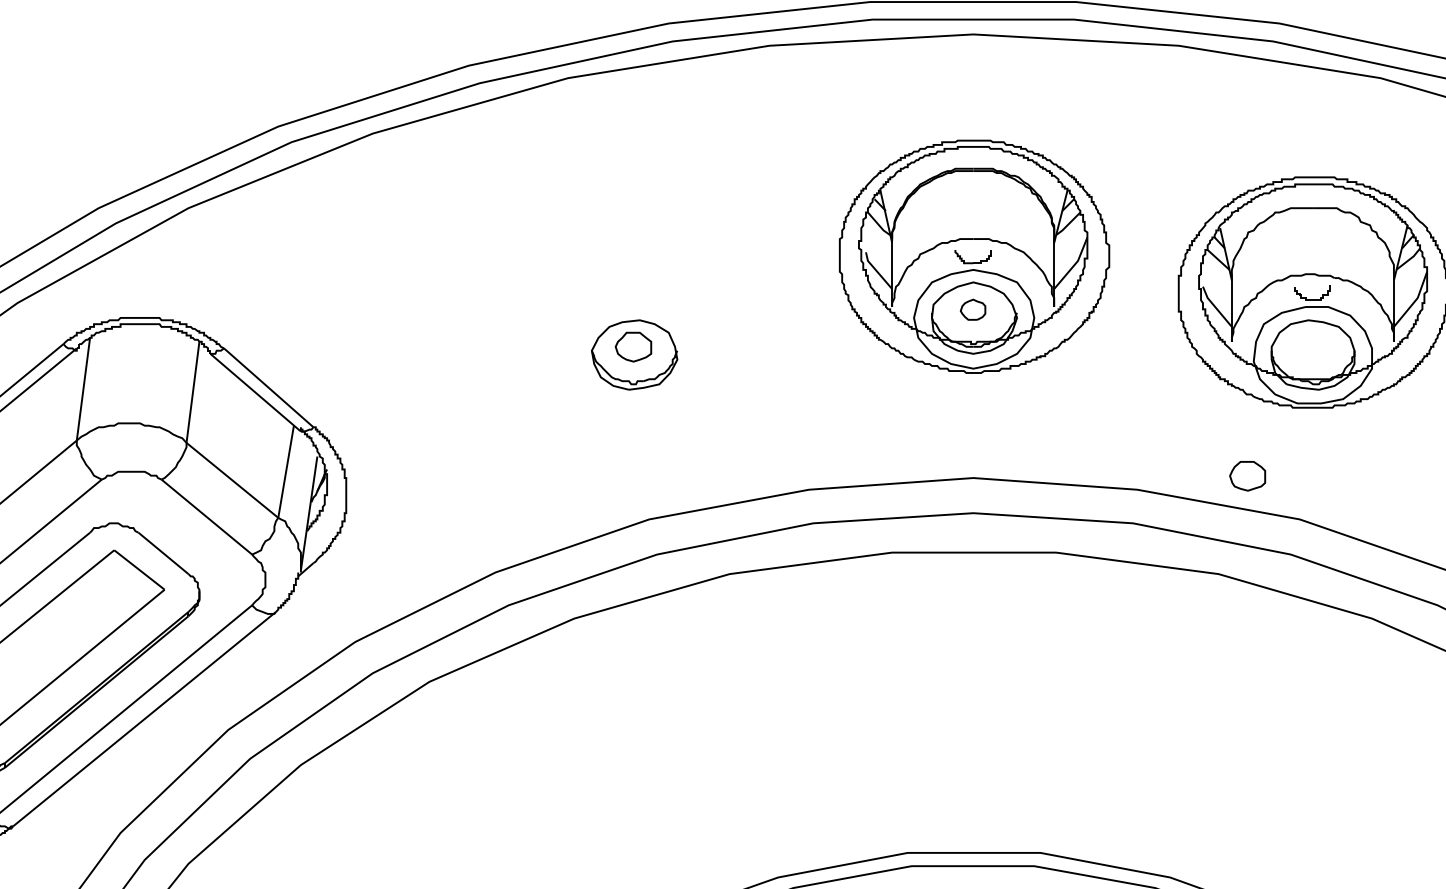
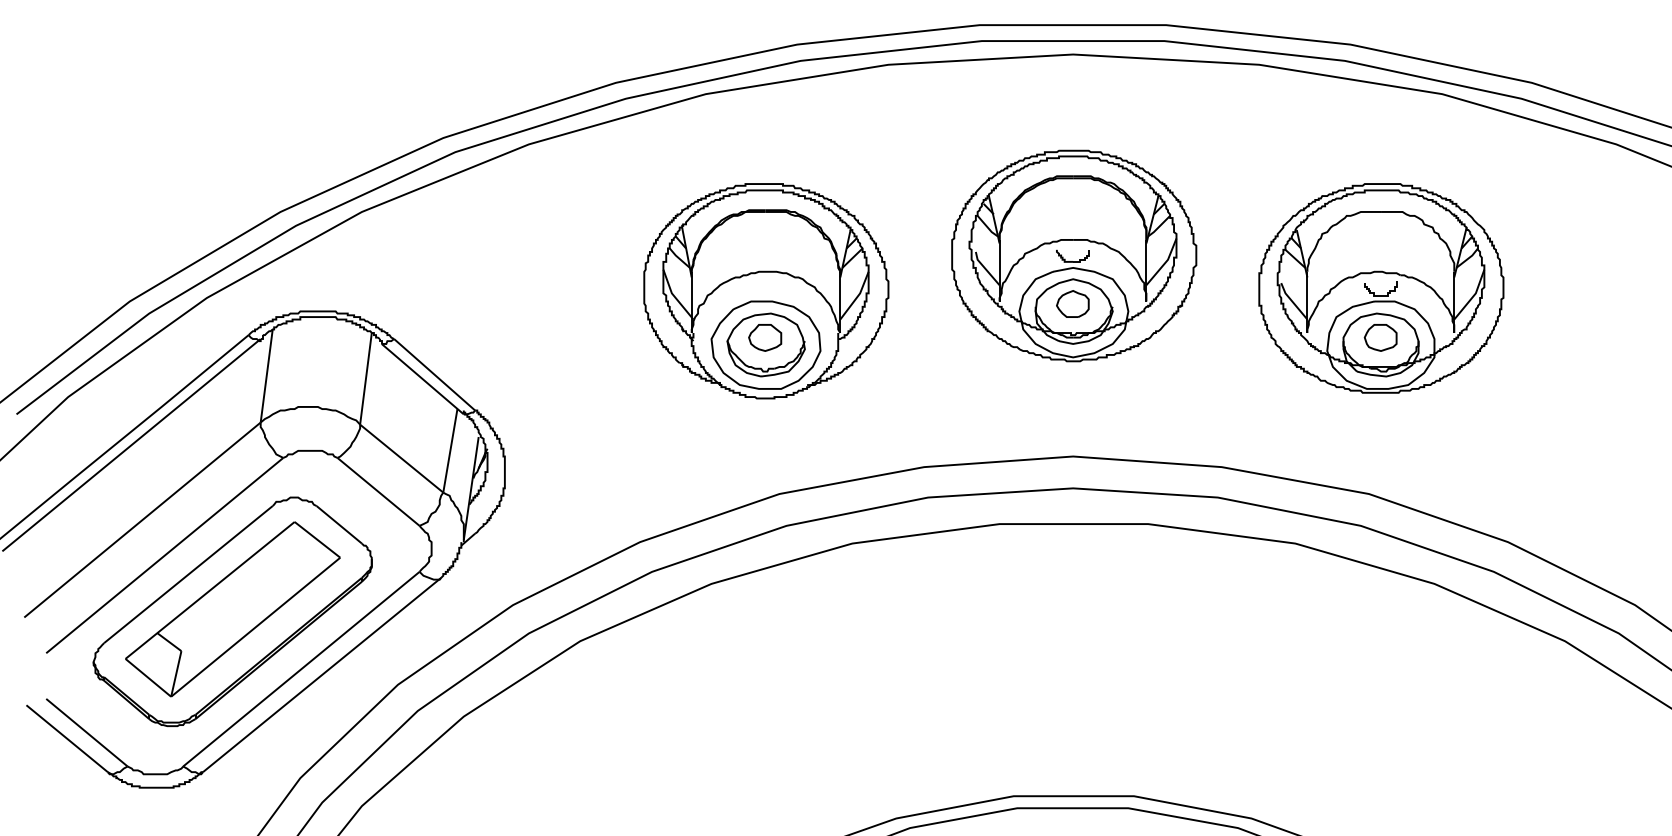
part: (634, 295) -> (766, 291), added
part: (972, 309) -> (1072, 303), size x1.43
part: (1247, 475) -> (1380, 337), moved

